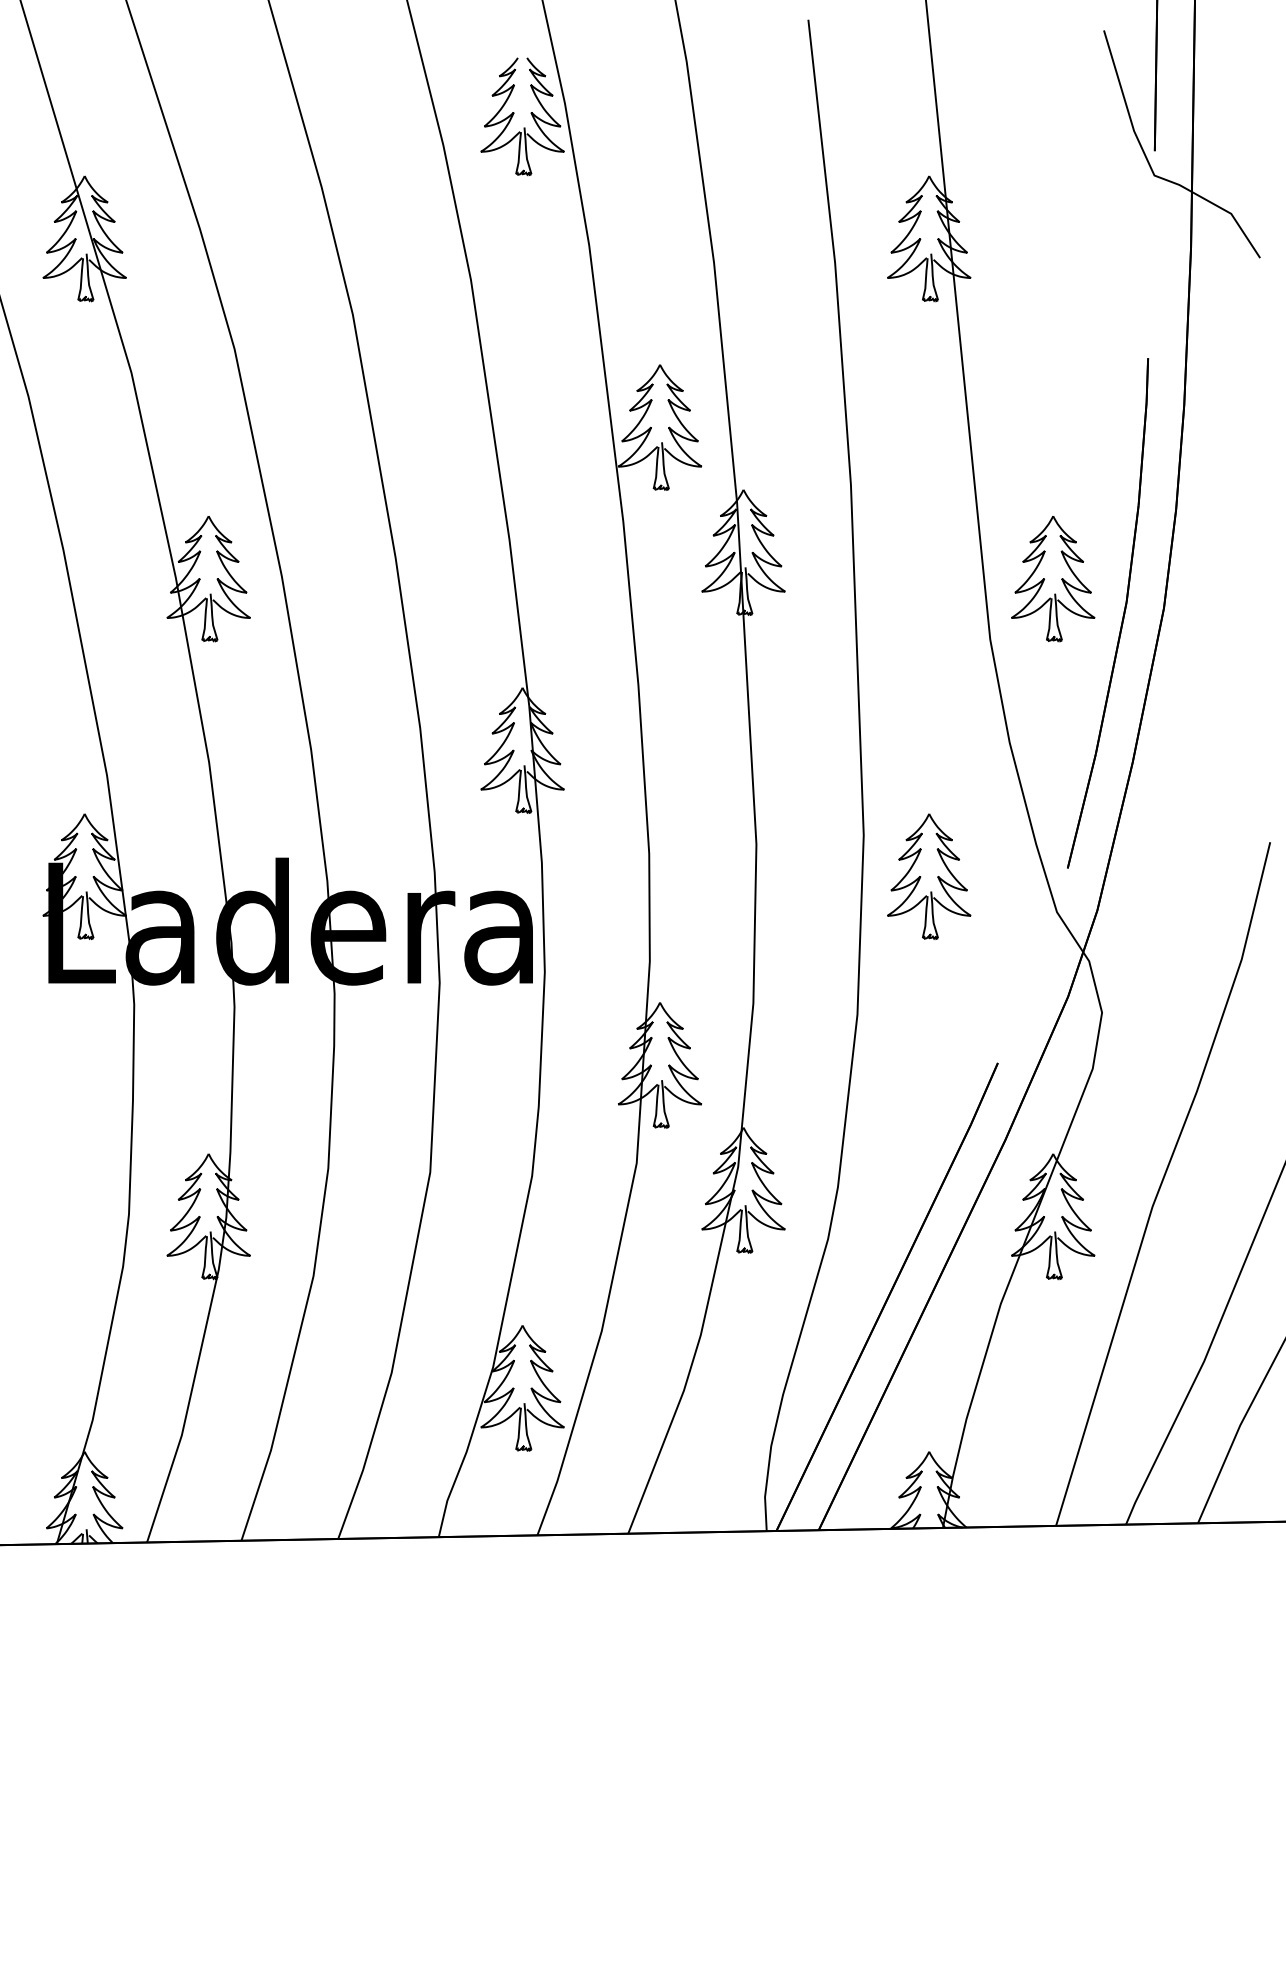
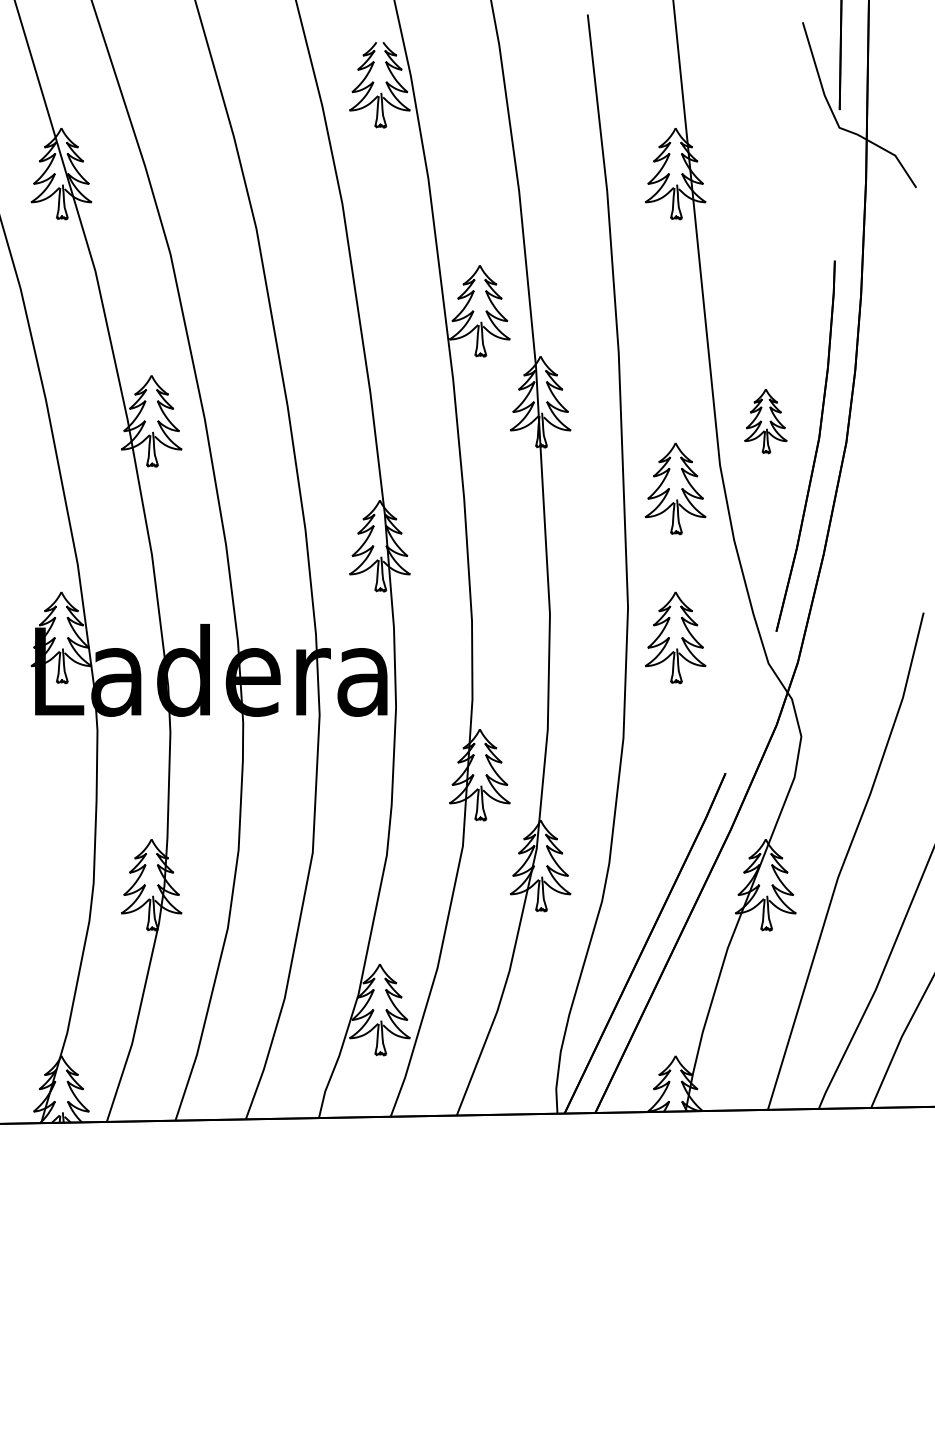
part: (1052, 579) -> (765, 421), size x0.7
part: (929, 671) -> (675, 488), added

